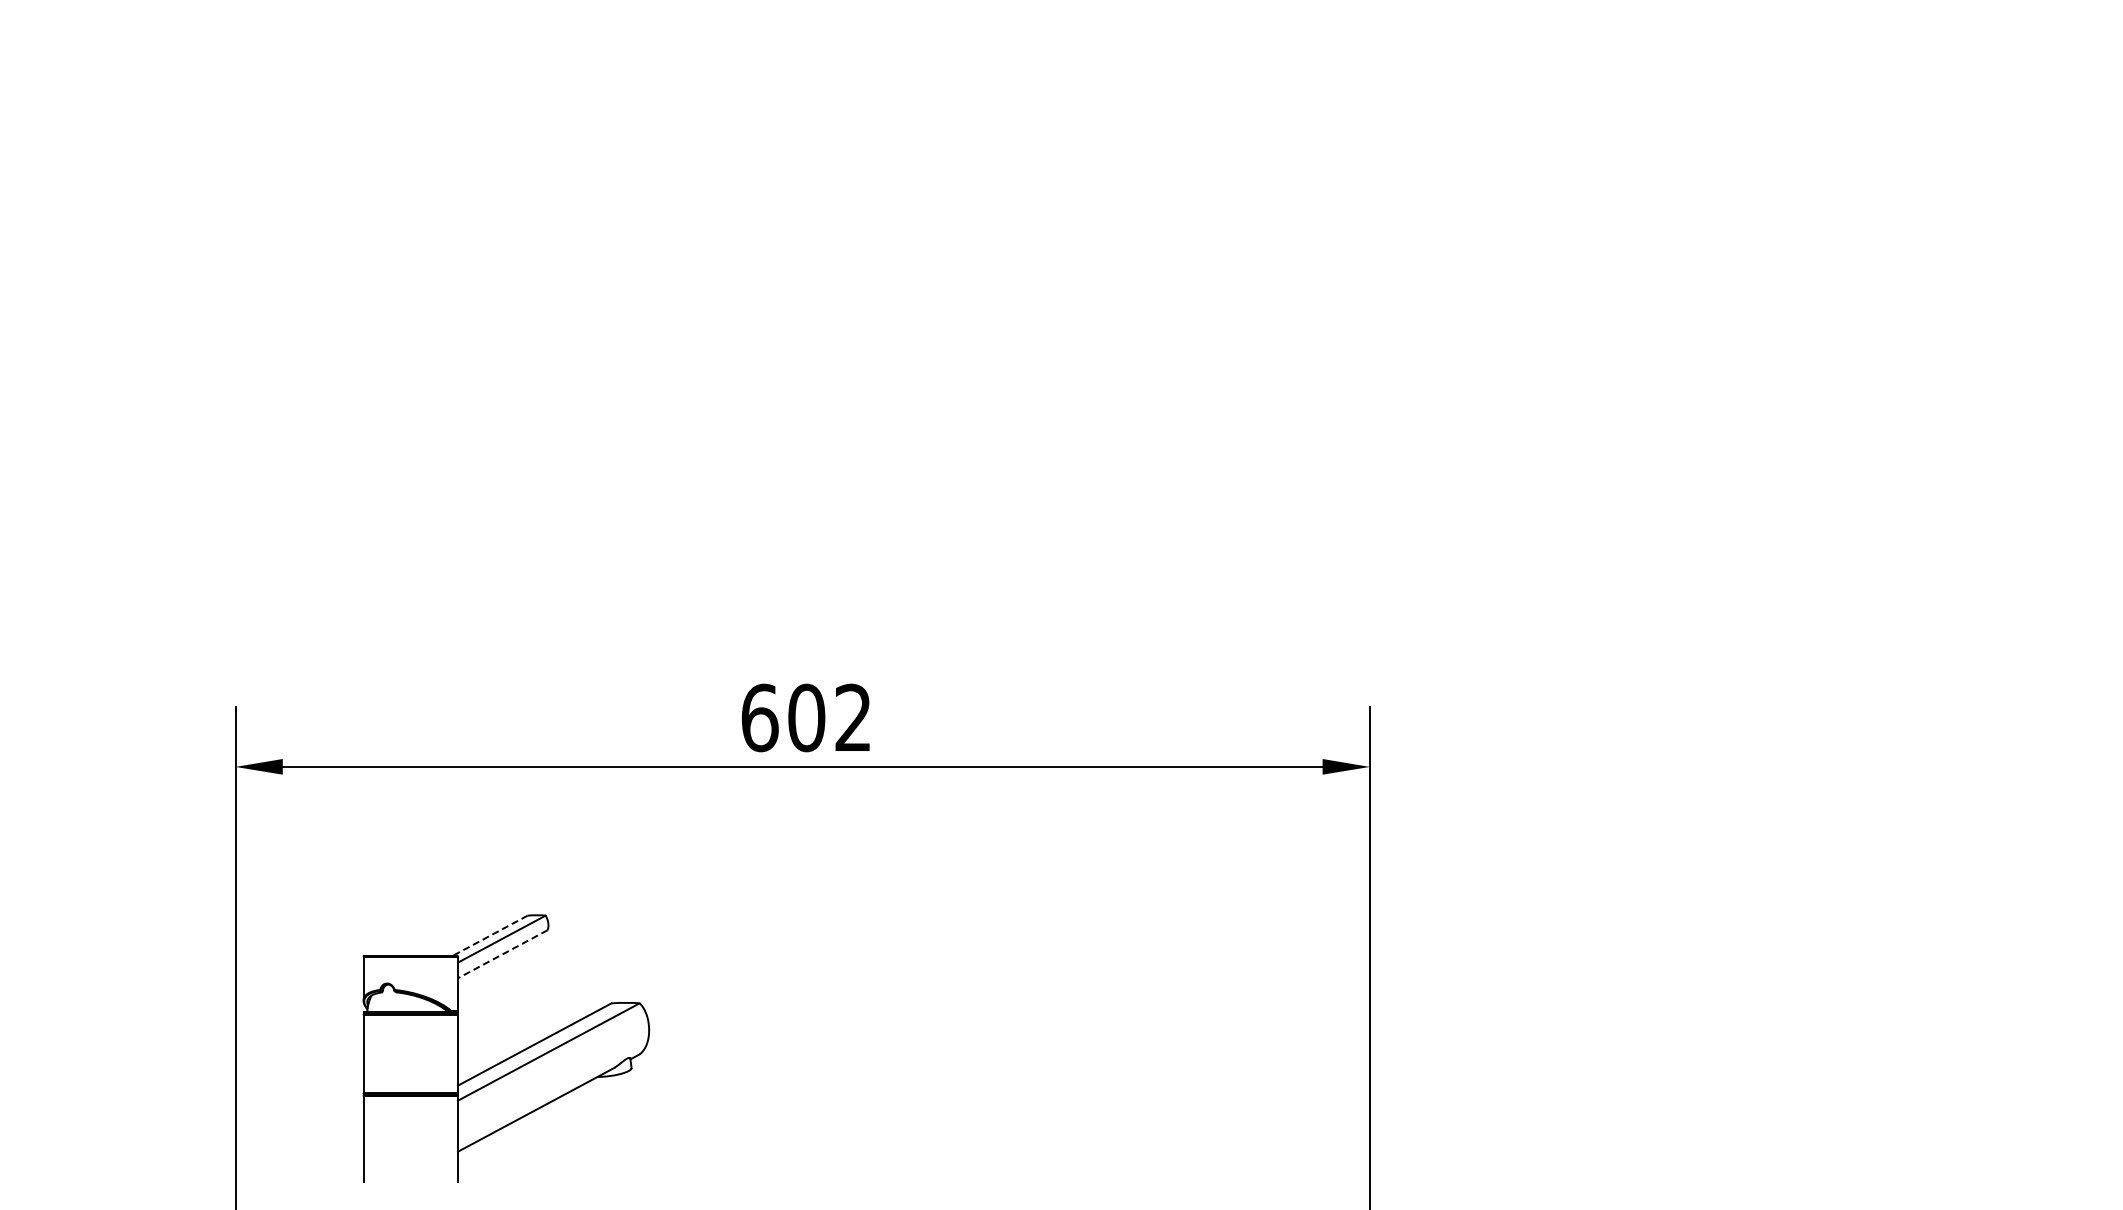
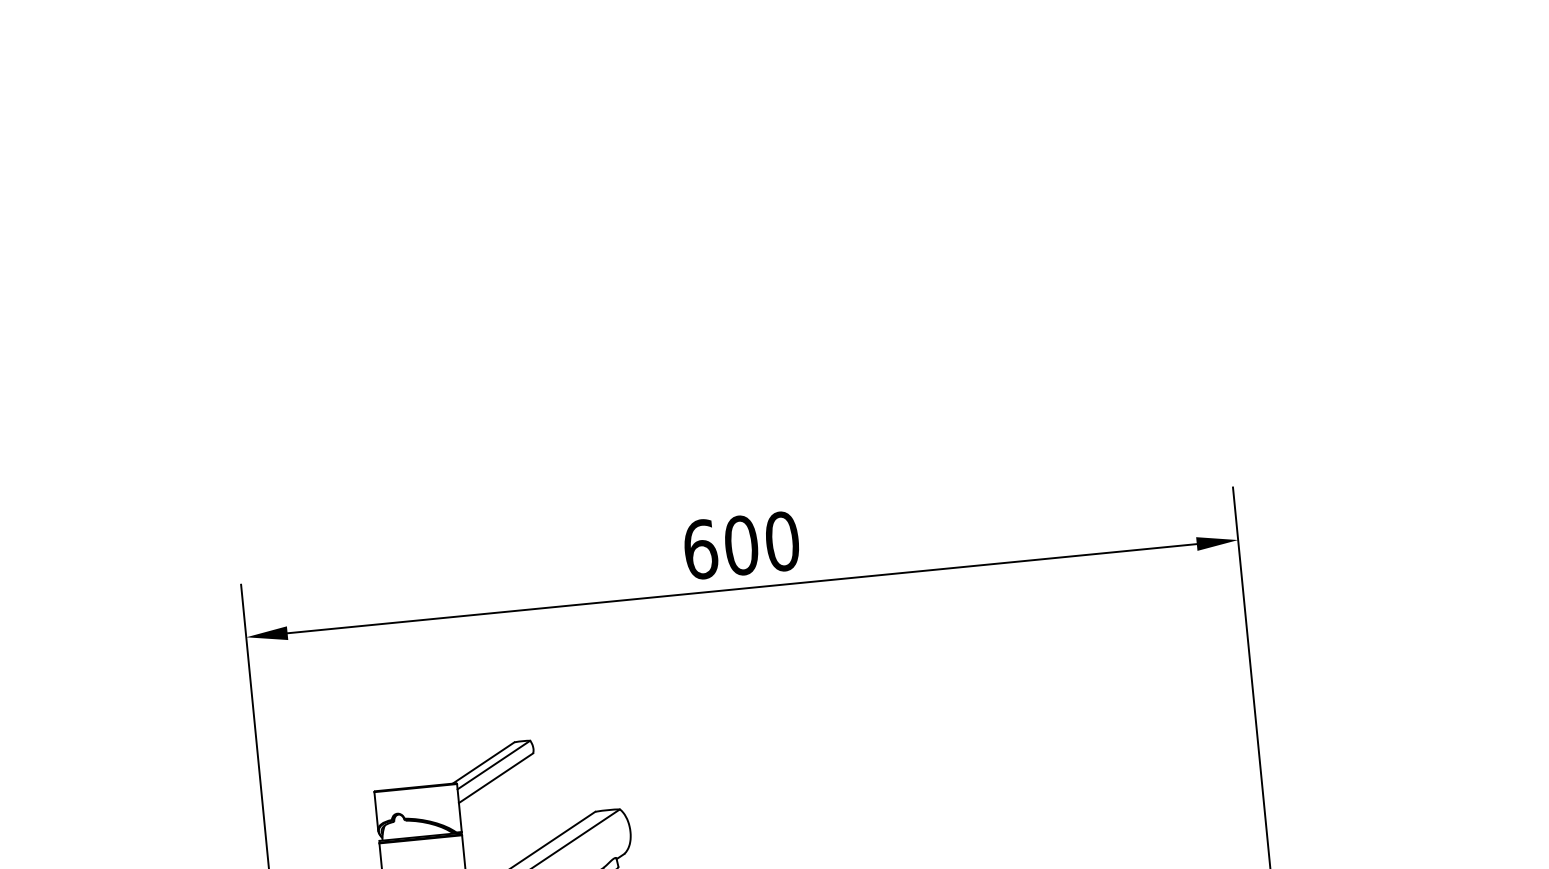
text: (853, 717) -> (782, 541), 602 -> 600
line: (489, 935) -> (482, 762), dashed -> solid
line: (502, 954) -> (495, 778), dashed -> solid

